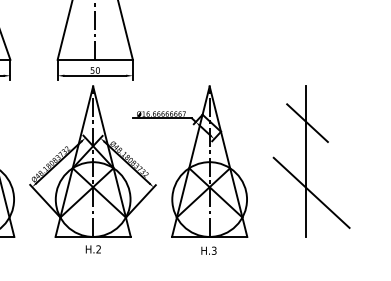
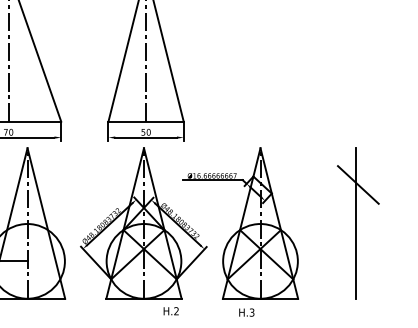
line: (311, 192) -> (362, 254), removed
text: (92, 249) -> (170, 311), moved
text: (208, 250) -> (246, 312), moved

